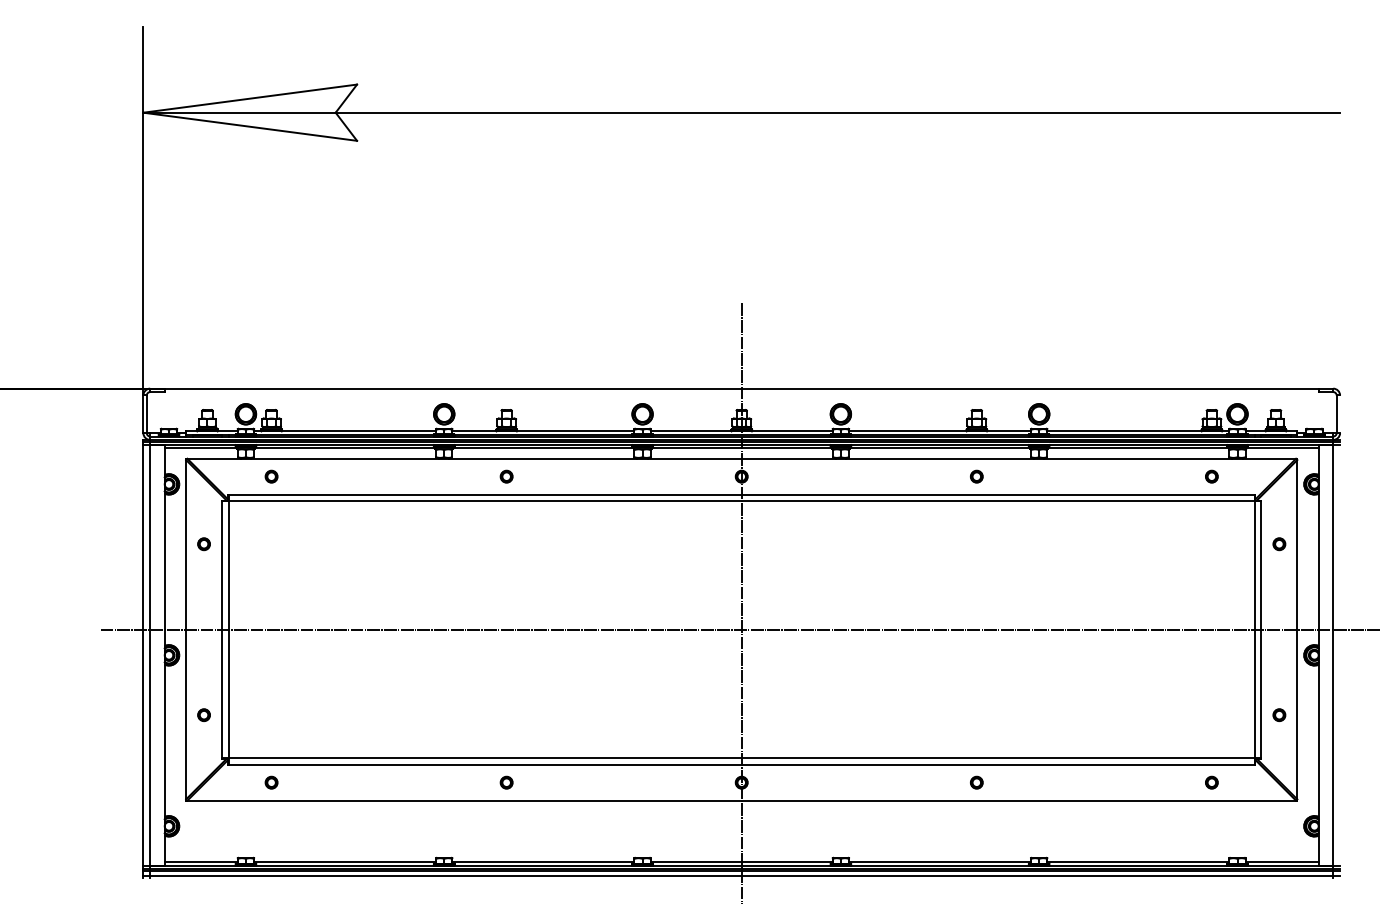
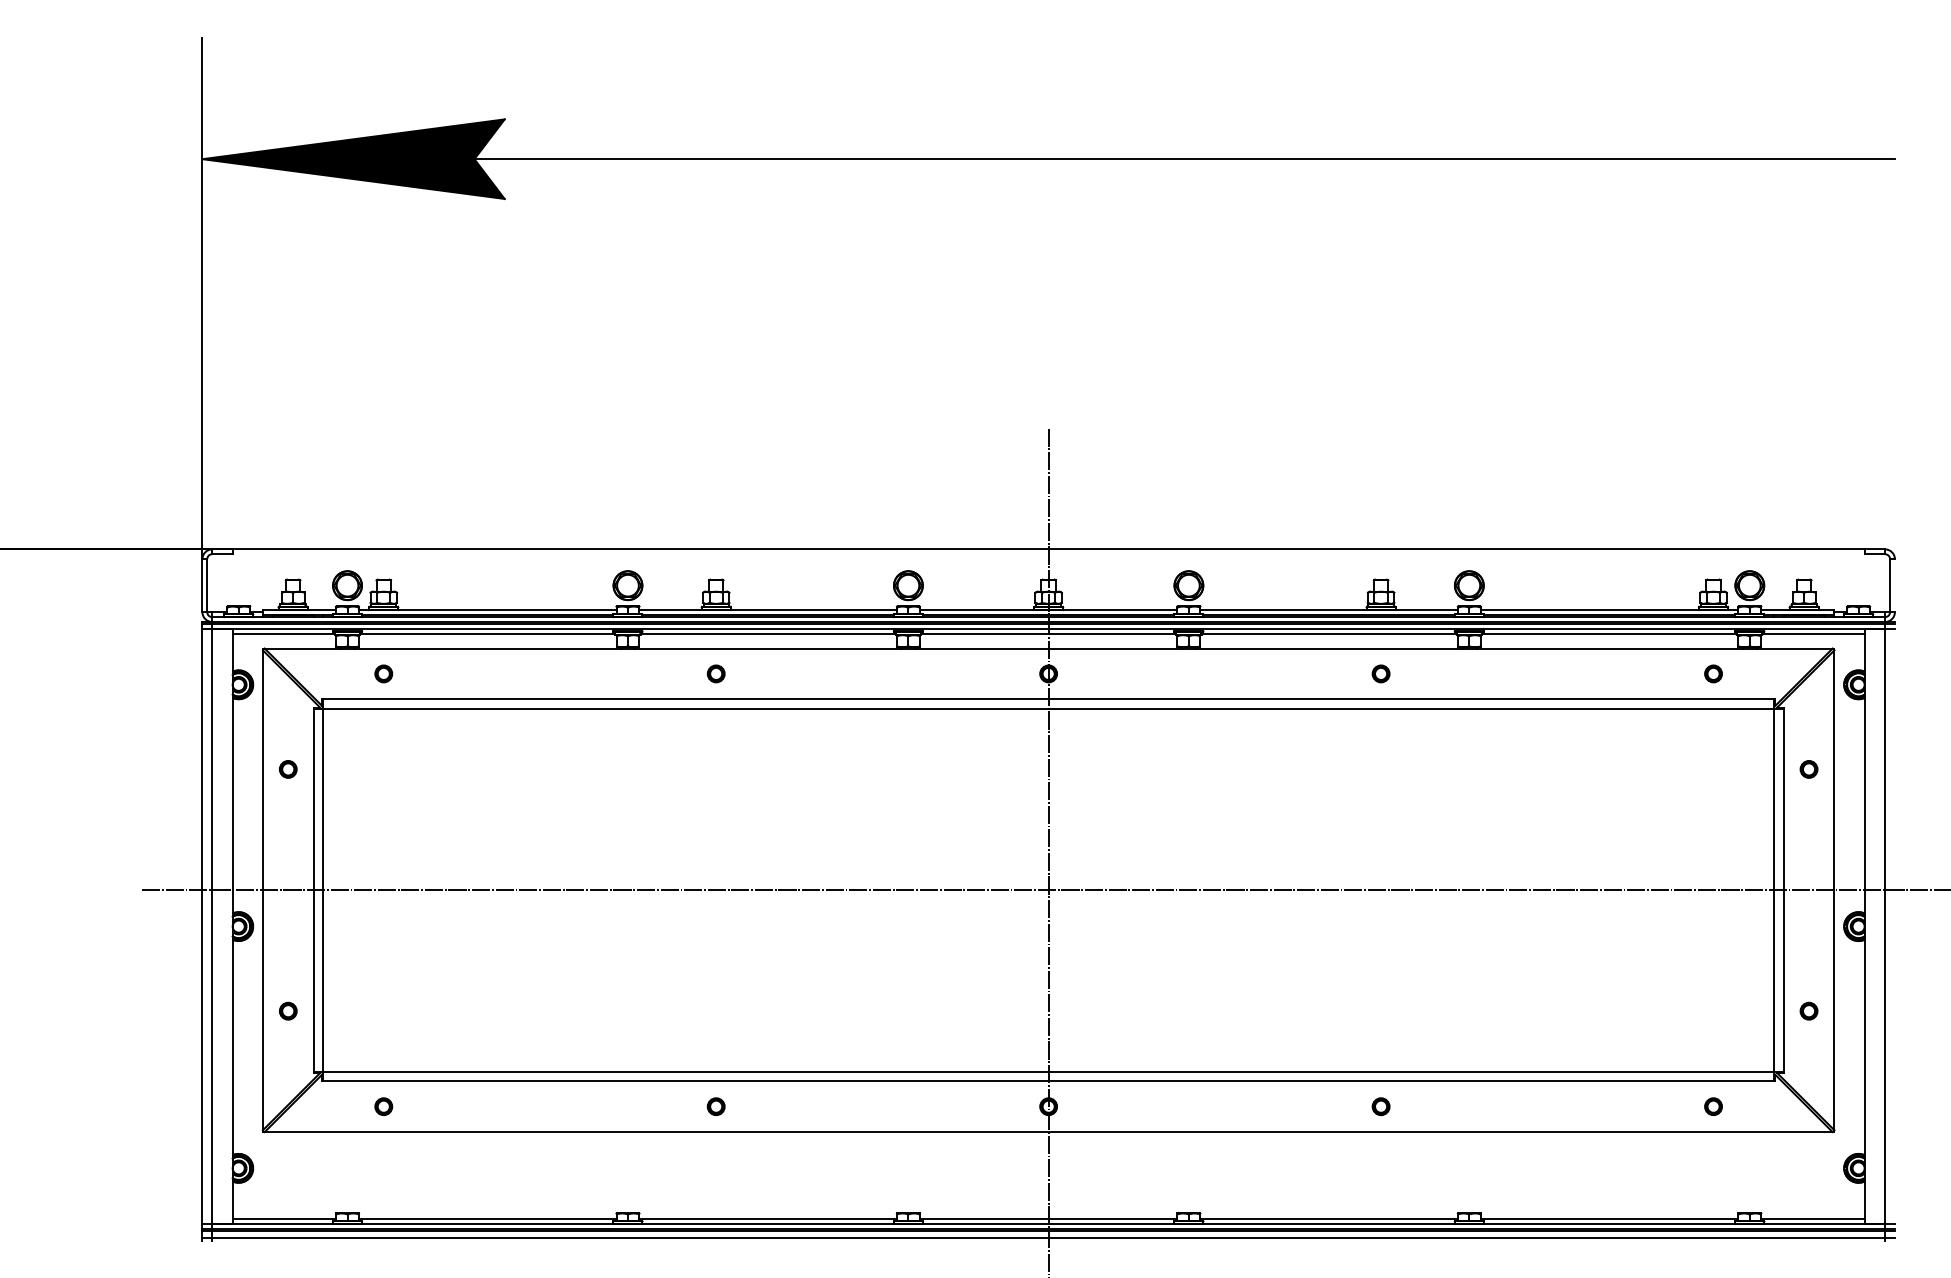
fill: (250, 112) -> (353, 158), added

